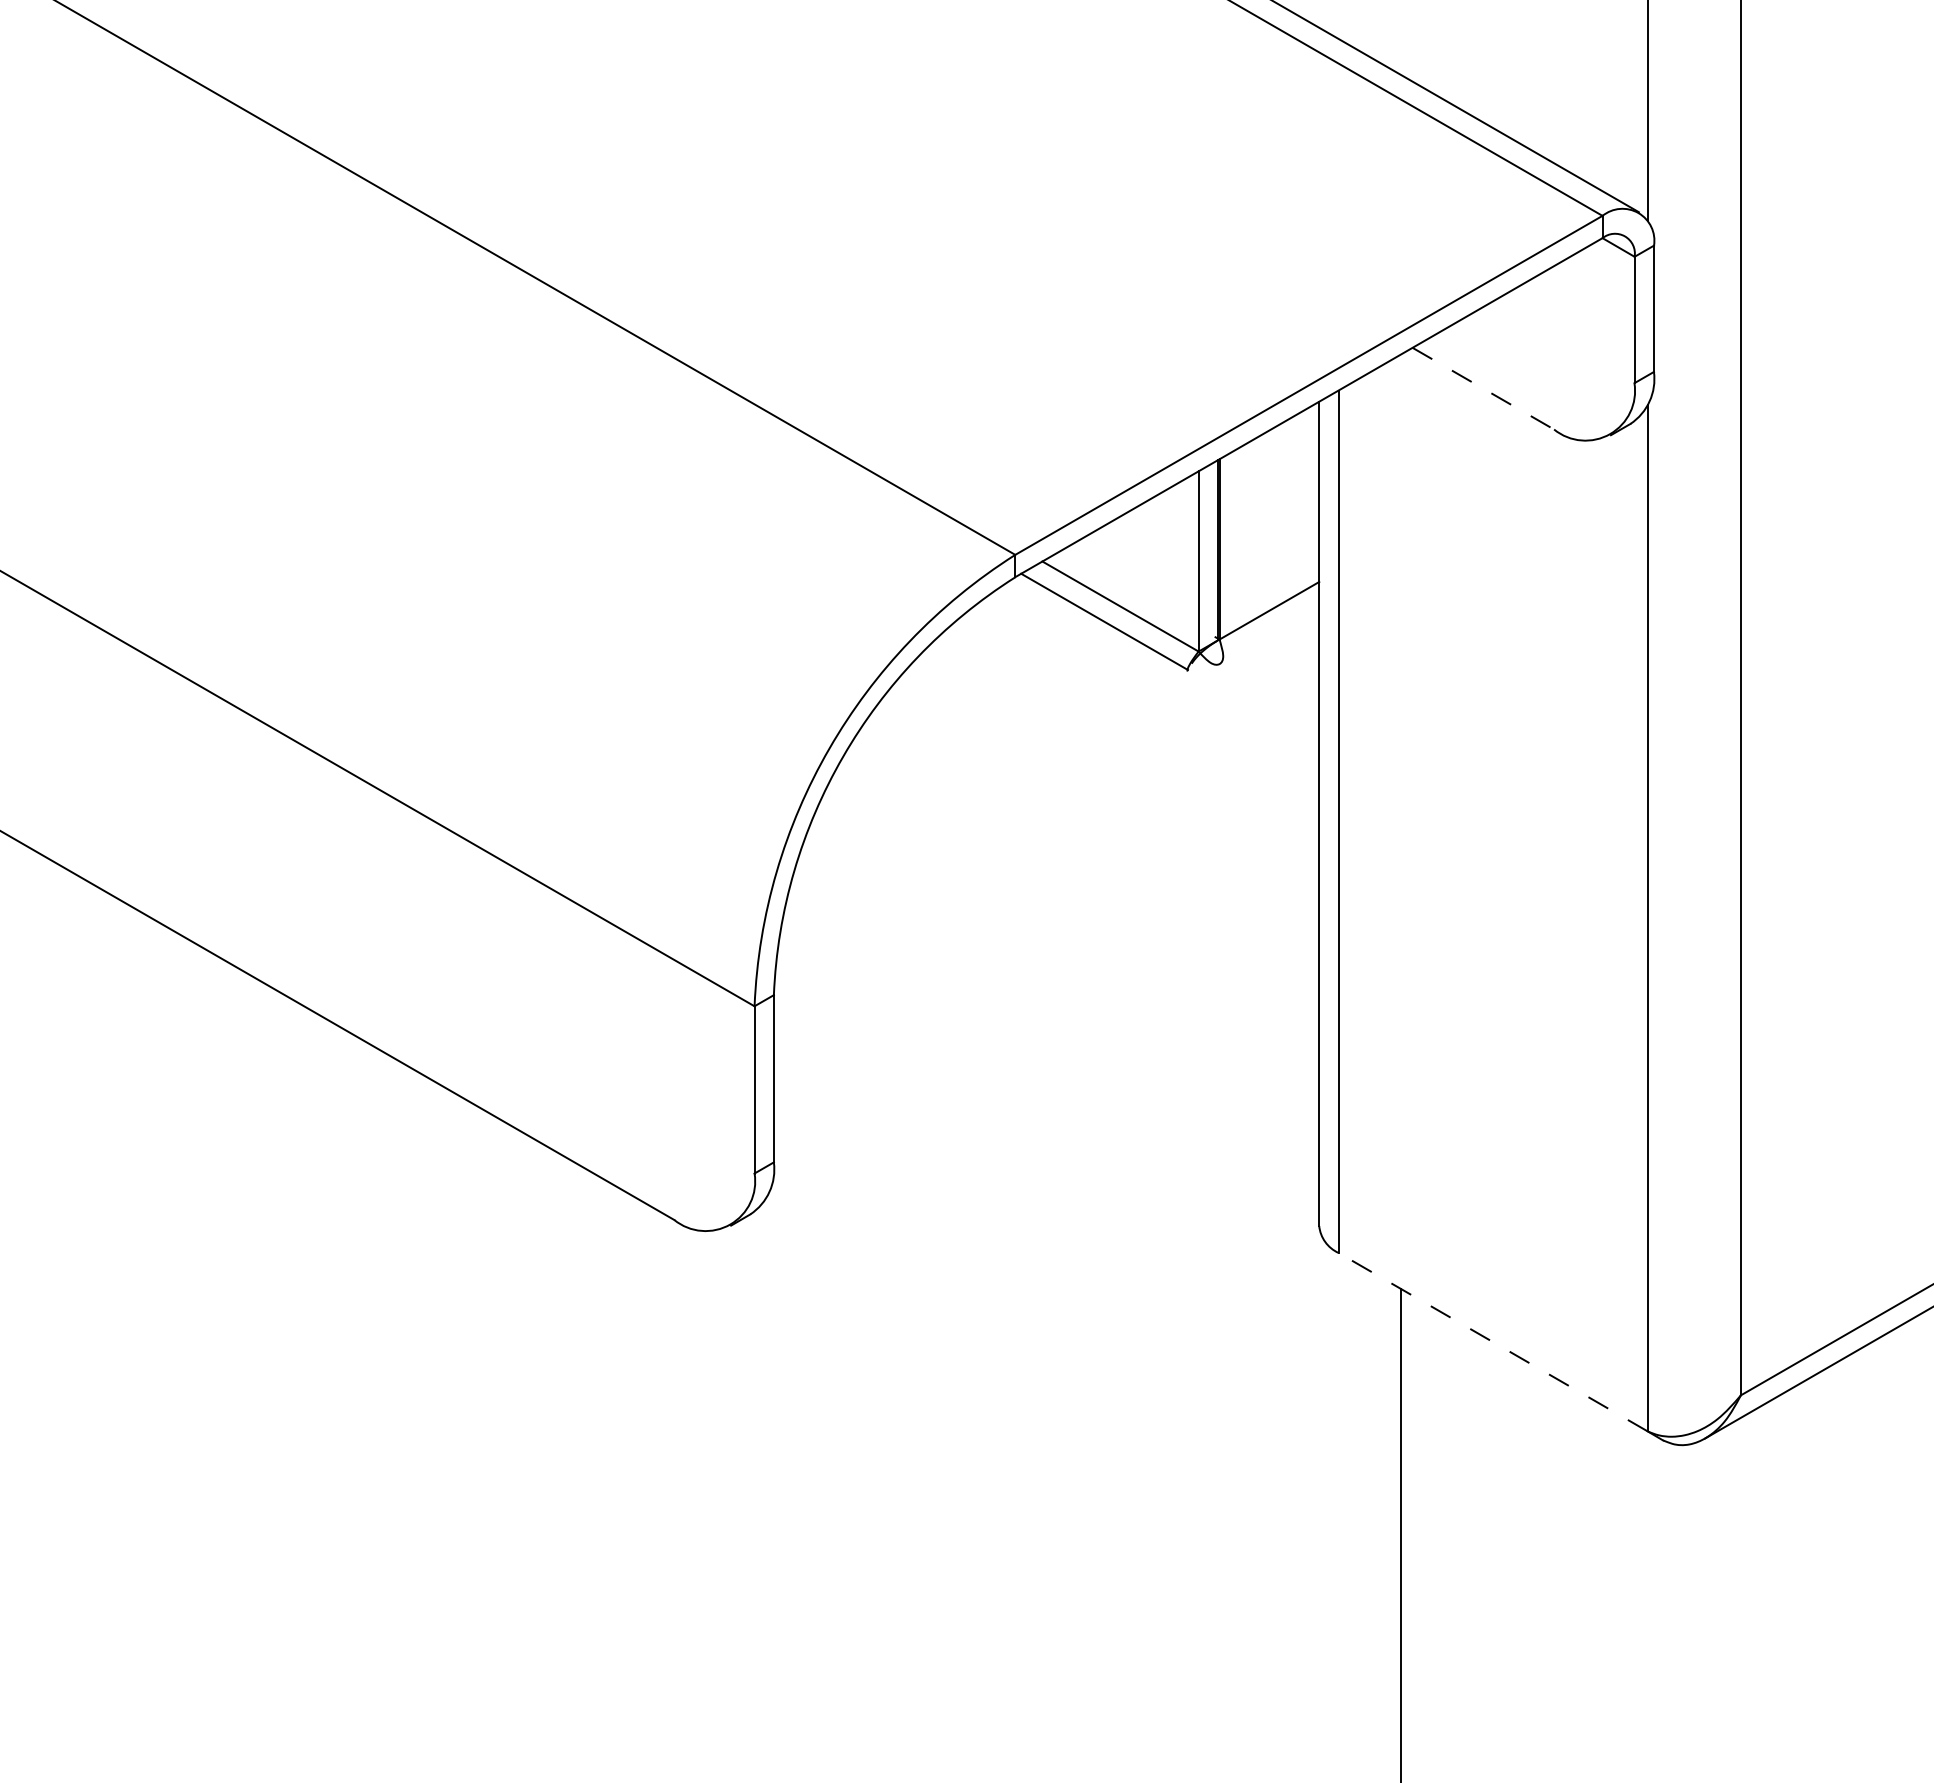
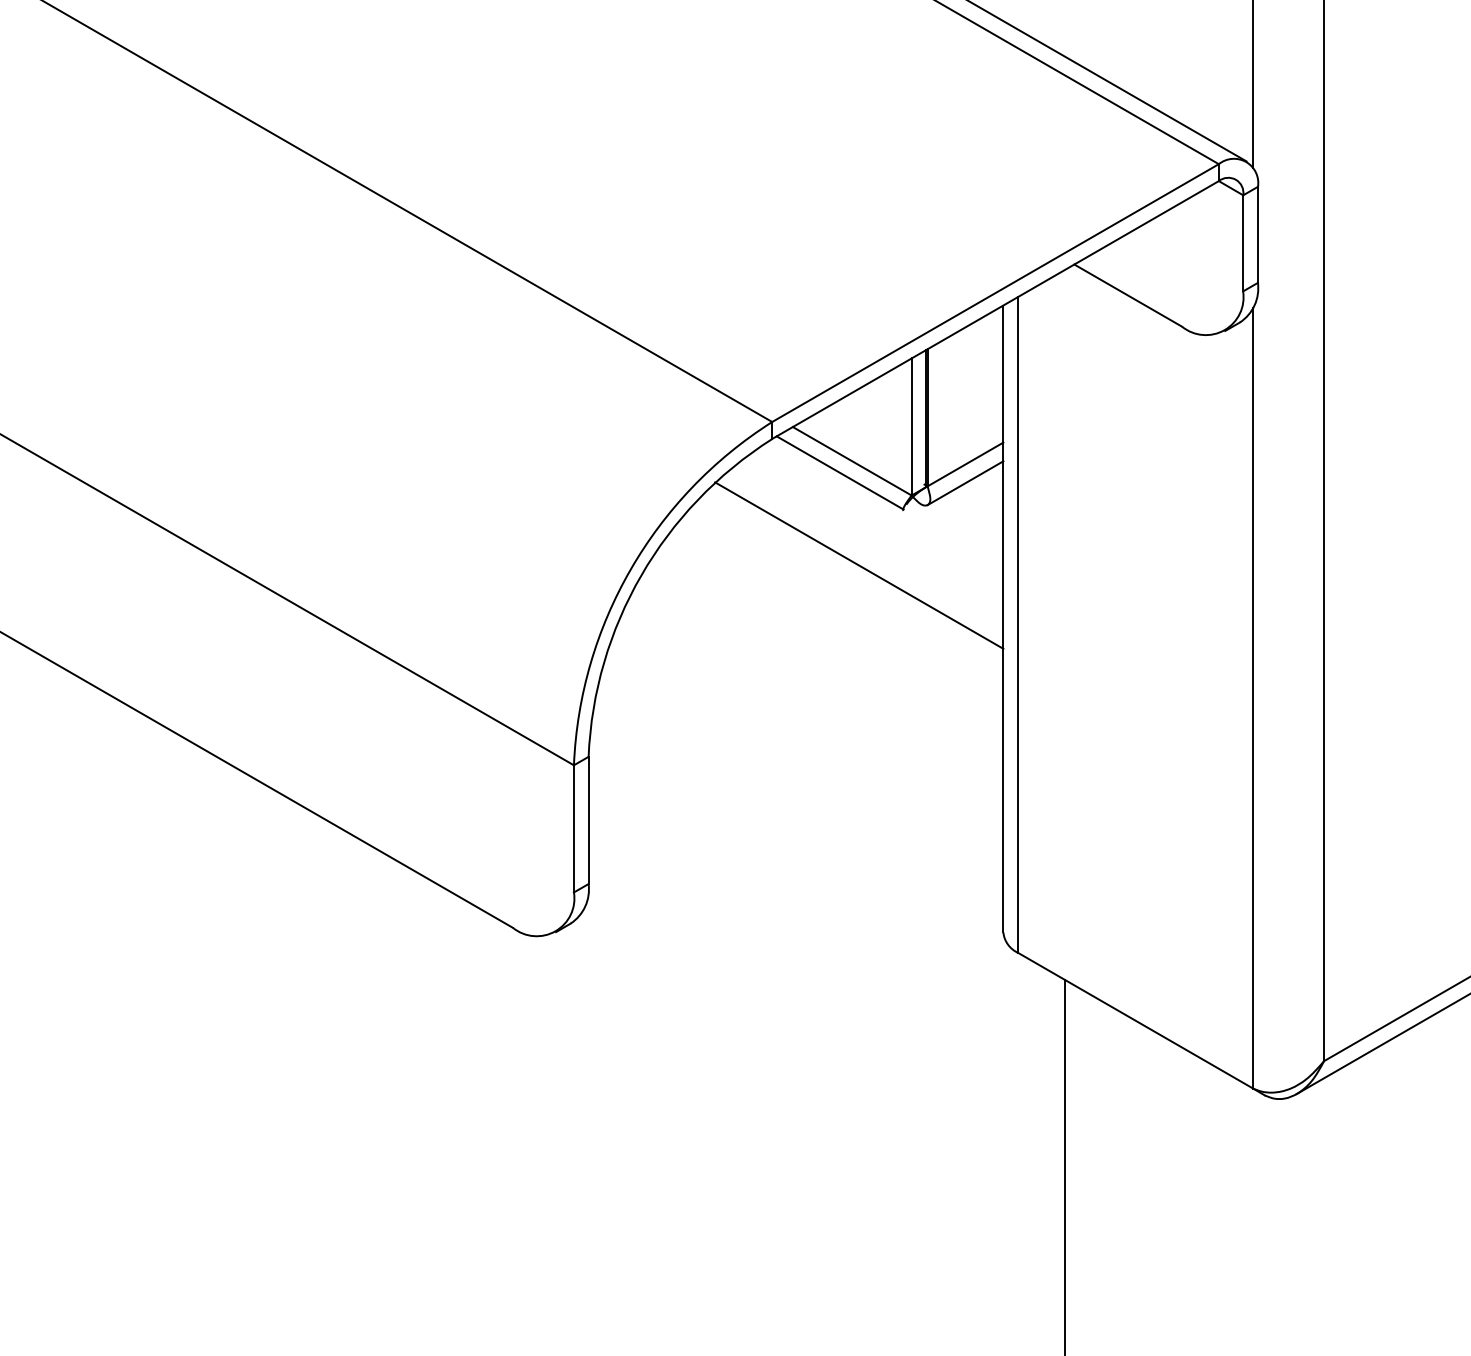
line: (1483, 388) -> (1128, 295), dashed -> solid
line: (1269, 635) -> (965, 483), added
line: (1130, 743) -> (859, 565), added
line: (1492, 1341) -> (1135, 1020), dashed -> solid

